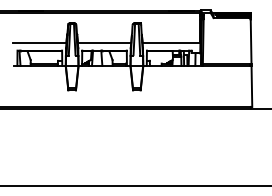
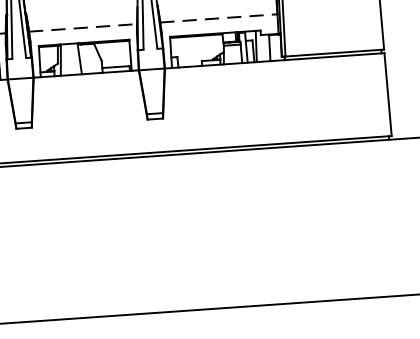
line: (104, 43) -> (83, 28), solid -> dashed
line: (171, 43) -> (218, 18), solid -> dashed

